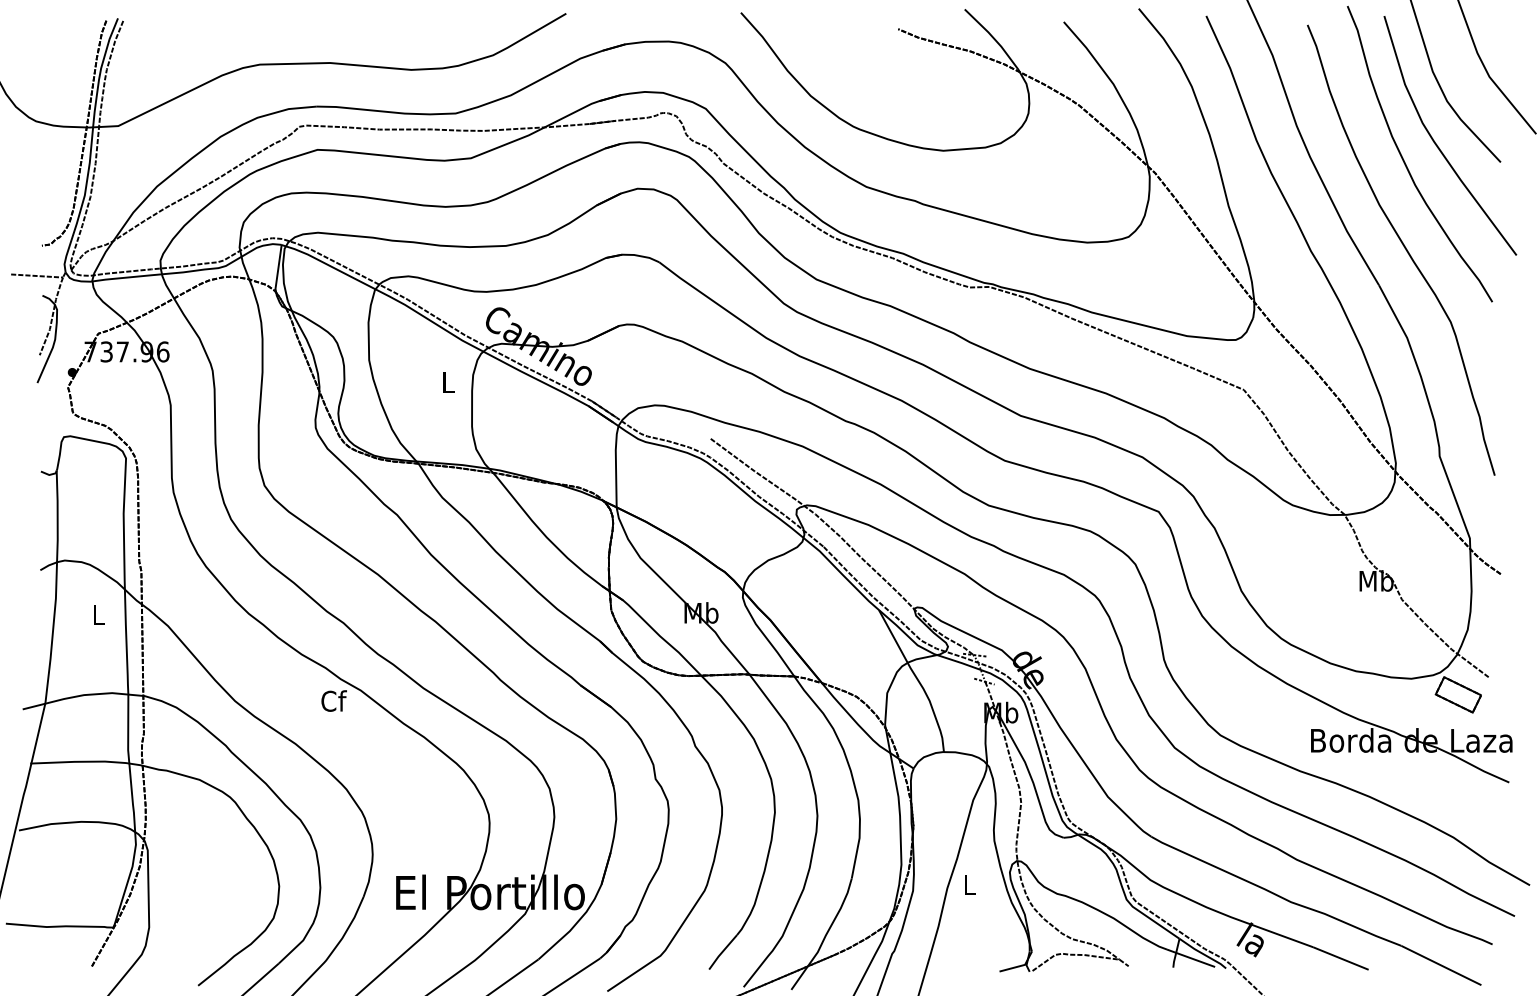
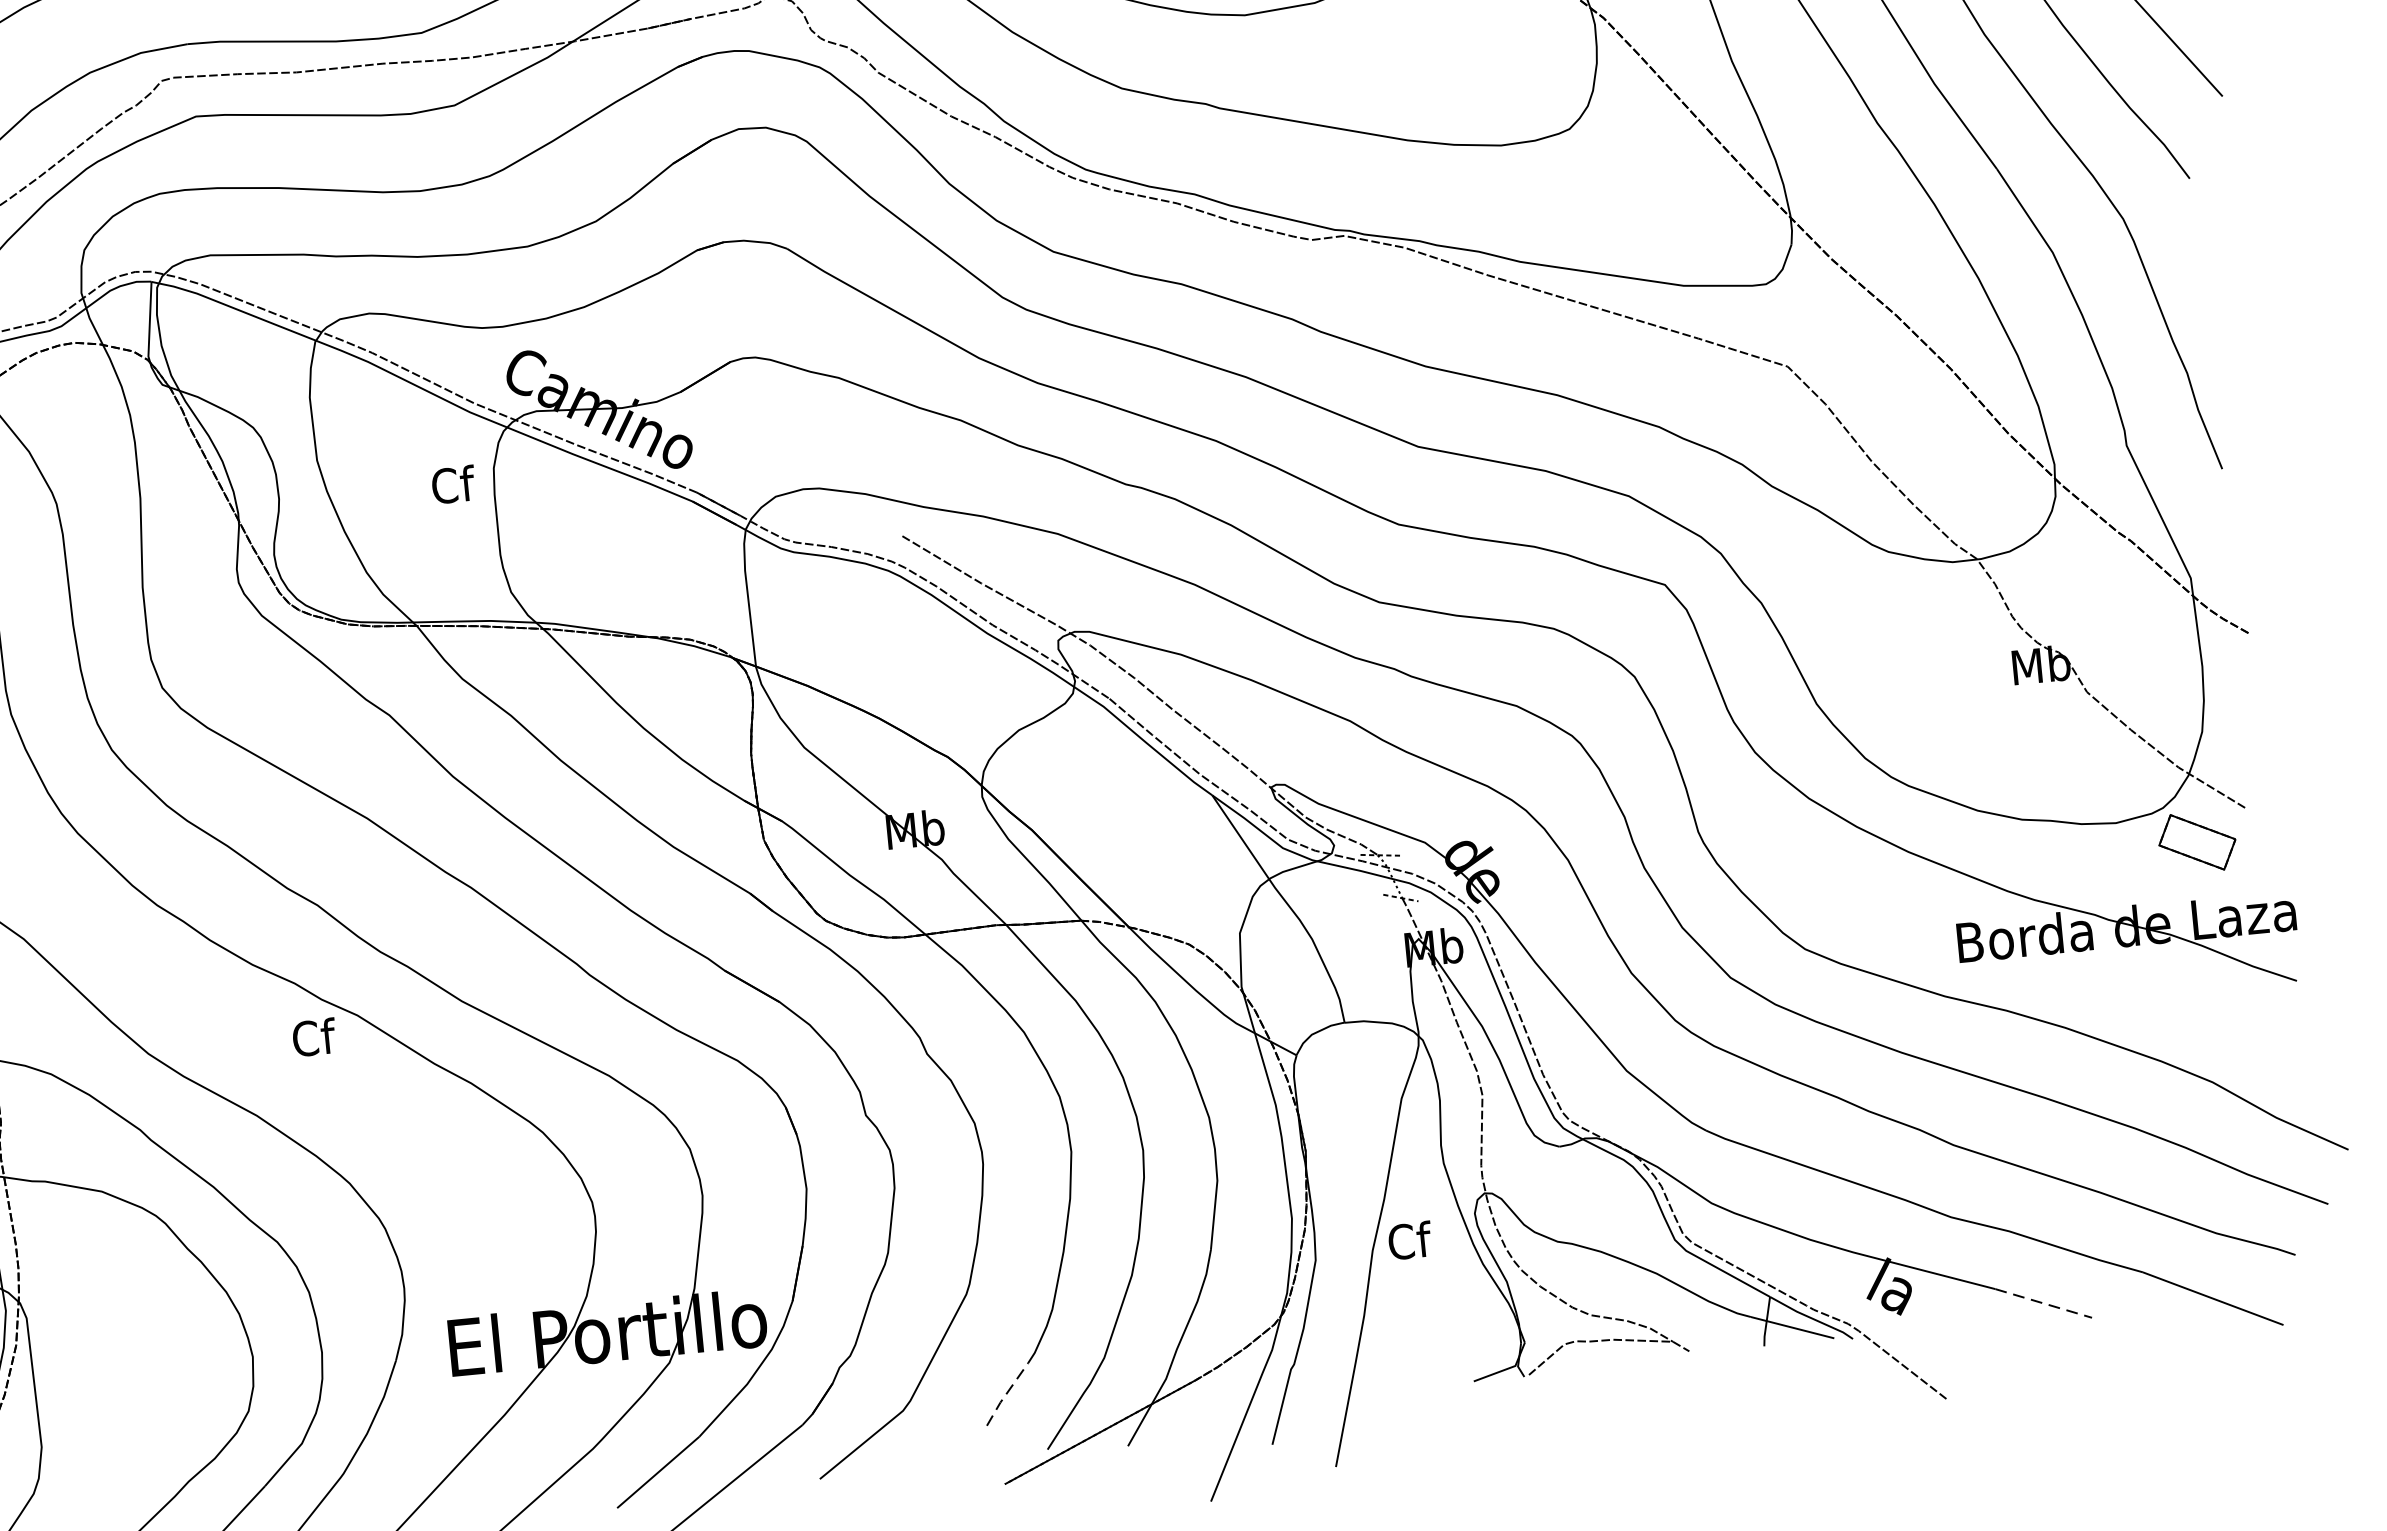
text: (448, 382) -> (453, 484), L -> Cf
text: (969, 884) -> (1409, 1240), L -> Cf
line: (722, 952) -> (1006, 1394), solid -> dashed
line: (1340, 958) -> (2043, 1303), solid -> dashed

